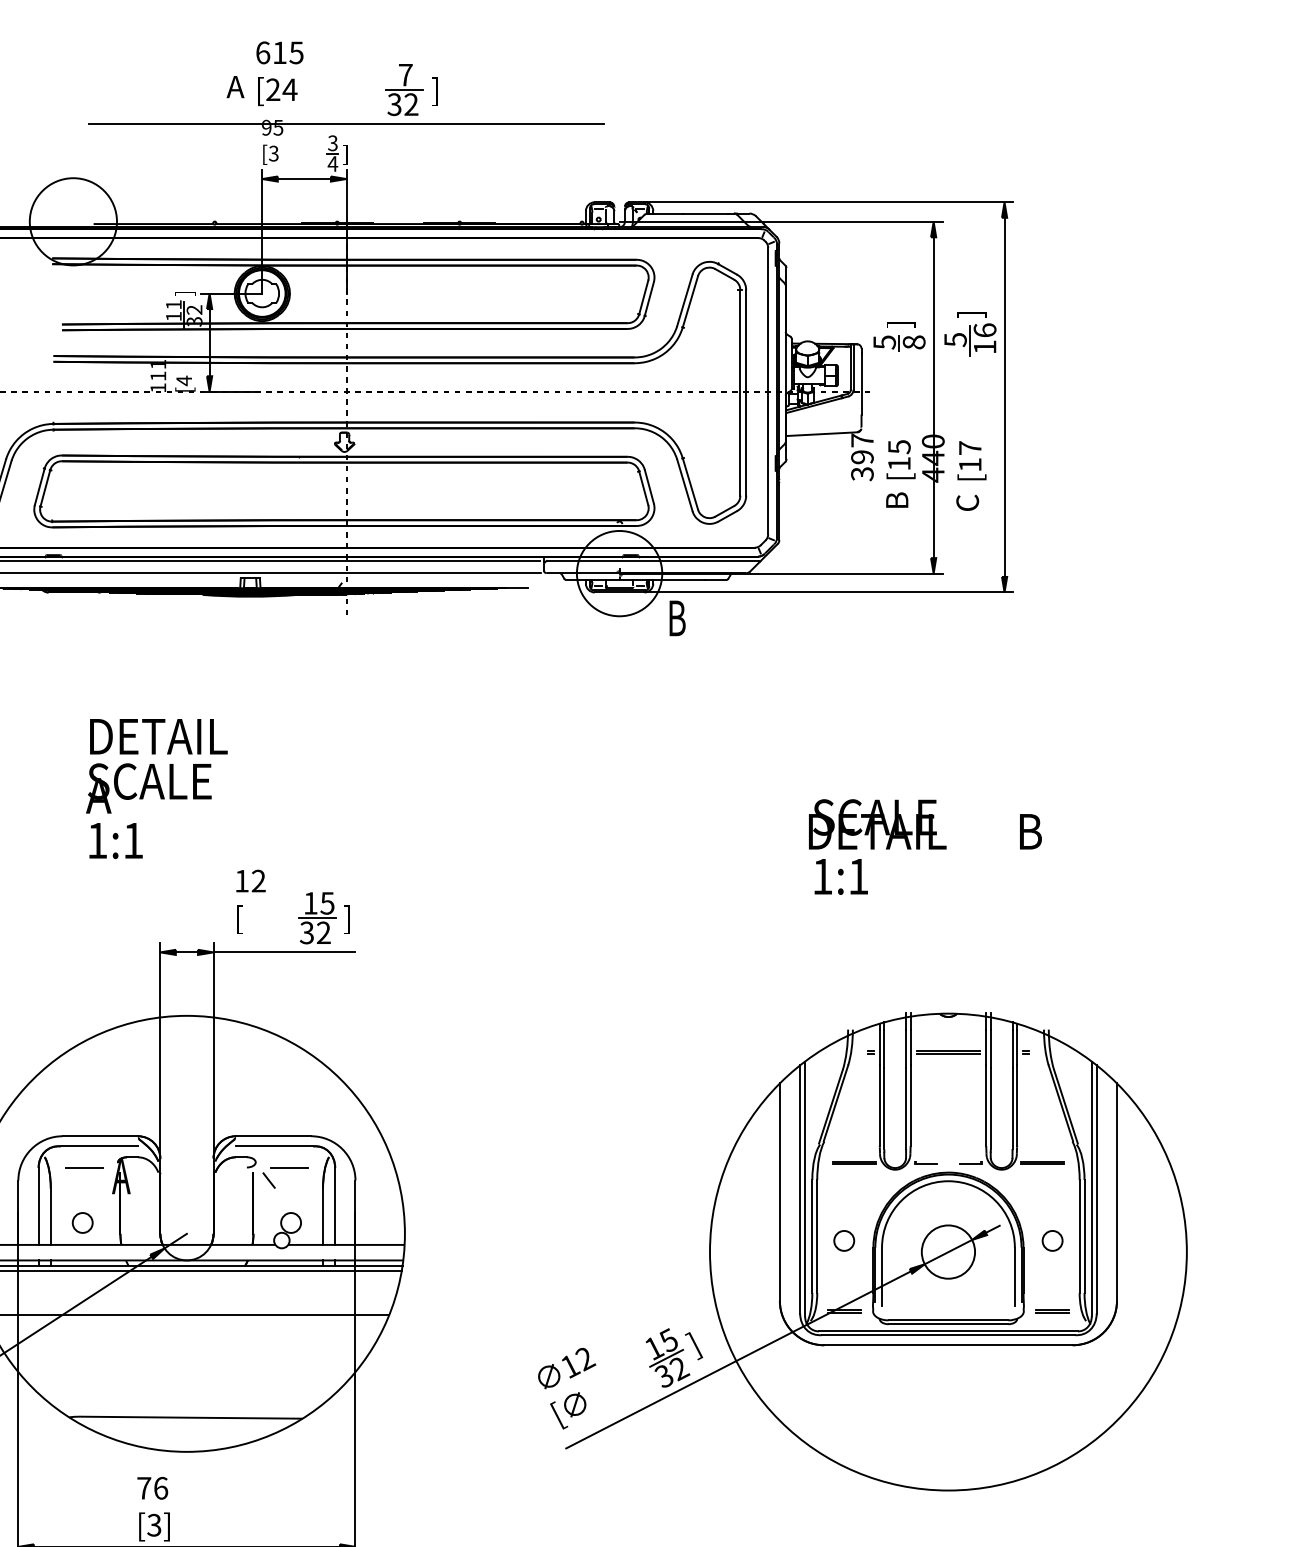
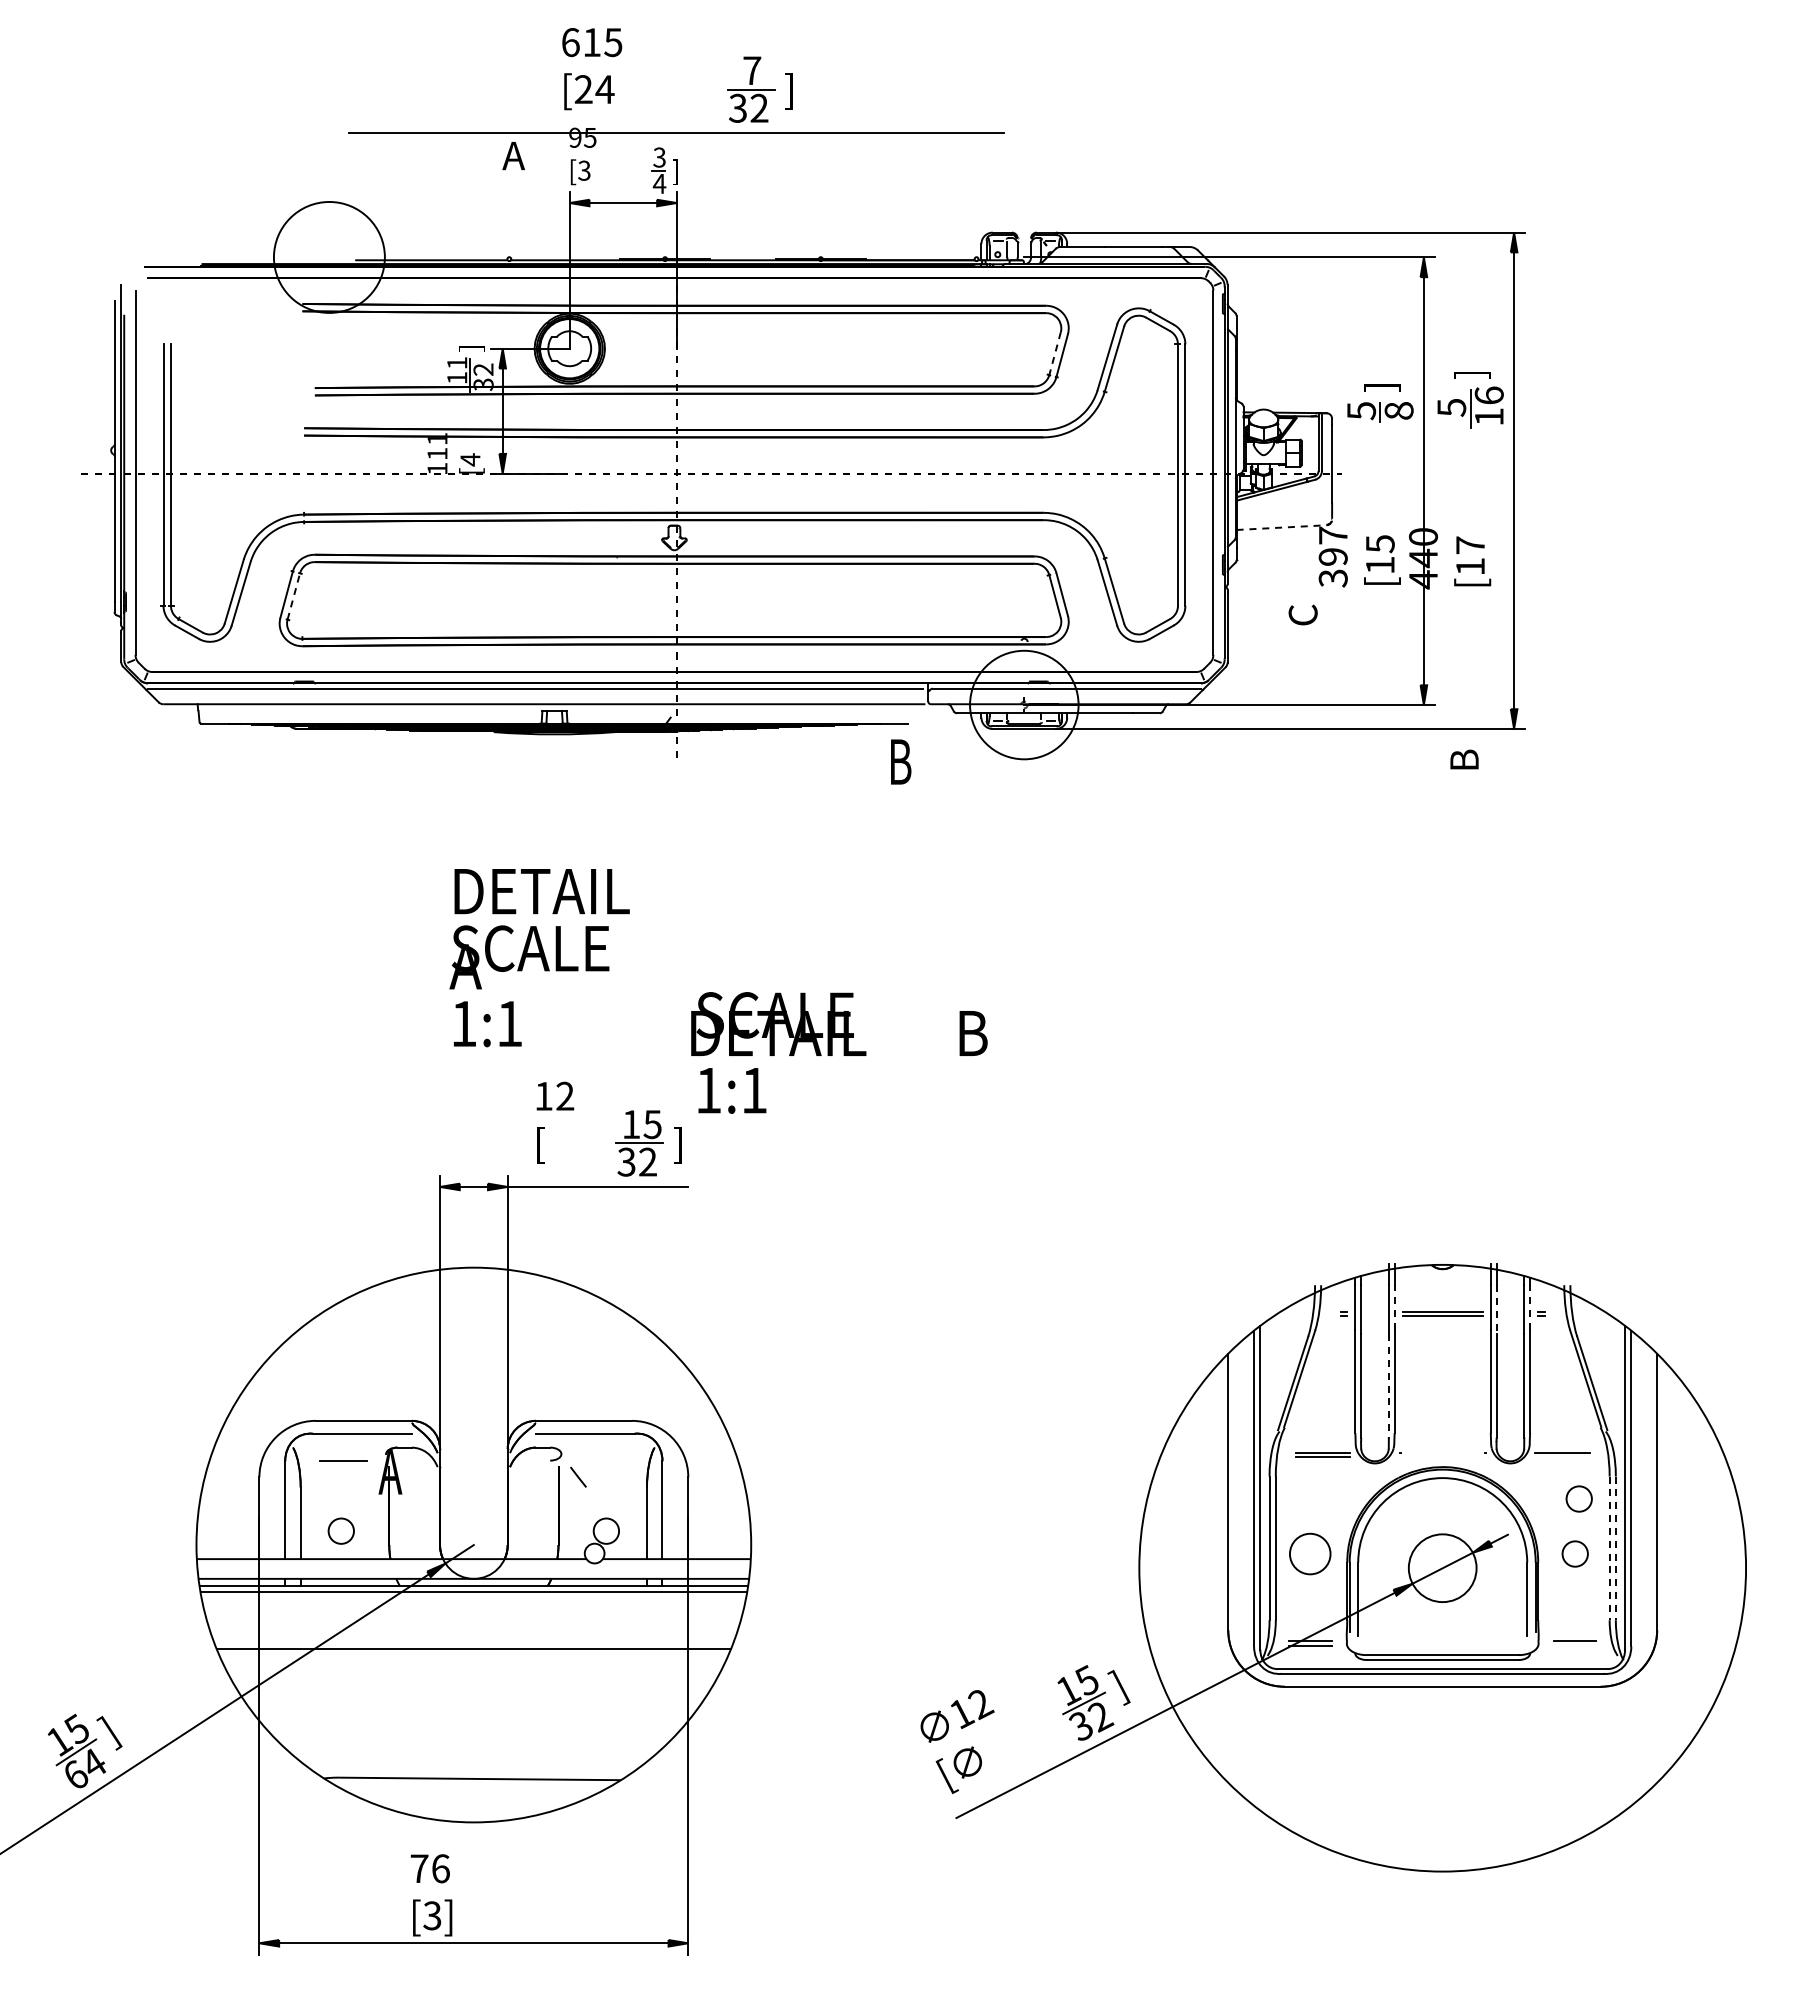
text: (235, 87) -> (513, 156), moved
line: (643, 298) -> (1054, 354), solid -> dashed
line: (822, 434) -> (1282, 527), solid -> dashed
line: (45, 488) -> (293, 596), solid -> dashed
text: (897, 500) -> (1464, 759), moved
text: (967, 502) -> (1302, 614), moved
text: (677, 617) -> (901, 761), moved
text: (156, 789) -> (539, 958), moved
text: (925, 846) -> (839, 1052), moved
line: (910, 1046) -> (1394, 1306), solid -> dashed
line: (1016, 1046) -> (1529, 1306), solid -> dashed
line: (990, 1048) -> (1496, 1309), solid -> dashed
line: (905, 1108) -> (1388, 1385), solid -> dashed
line: (925, 1164) -> (1413, 1456), removed
line: (970, 1164) -> (1470, 1456), removed
line: (1042, 1164) -> (1562, 1456), removed
line: (288, 1168) -> (603, 1461), removed
circle: (1055, 1197) -> (1578, 1498), added
line: (1079, 1236) -> (1609, 1548), solid -> dashed
line: (1084, 1236) -> (1615, 1548), solid -> dashed
circle: (843, 1240) -> (1309, 1553), size x1.6
line: (1052, 1313) -> (1574, 1646), removed

